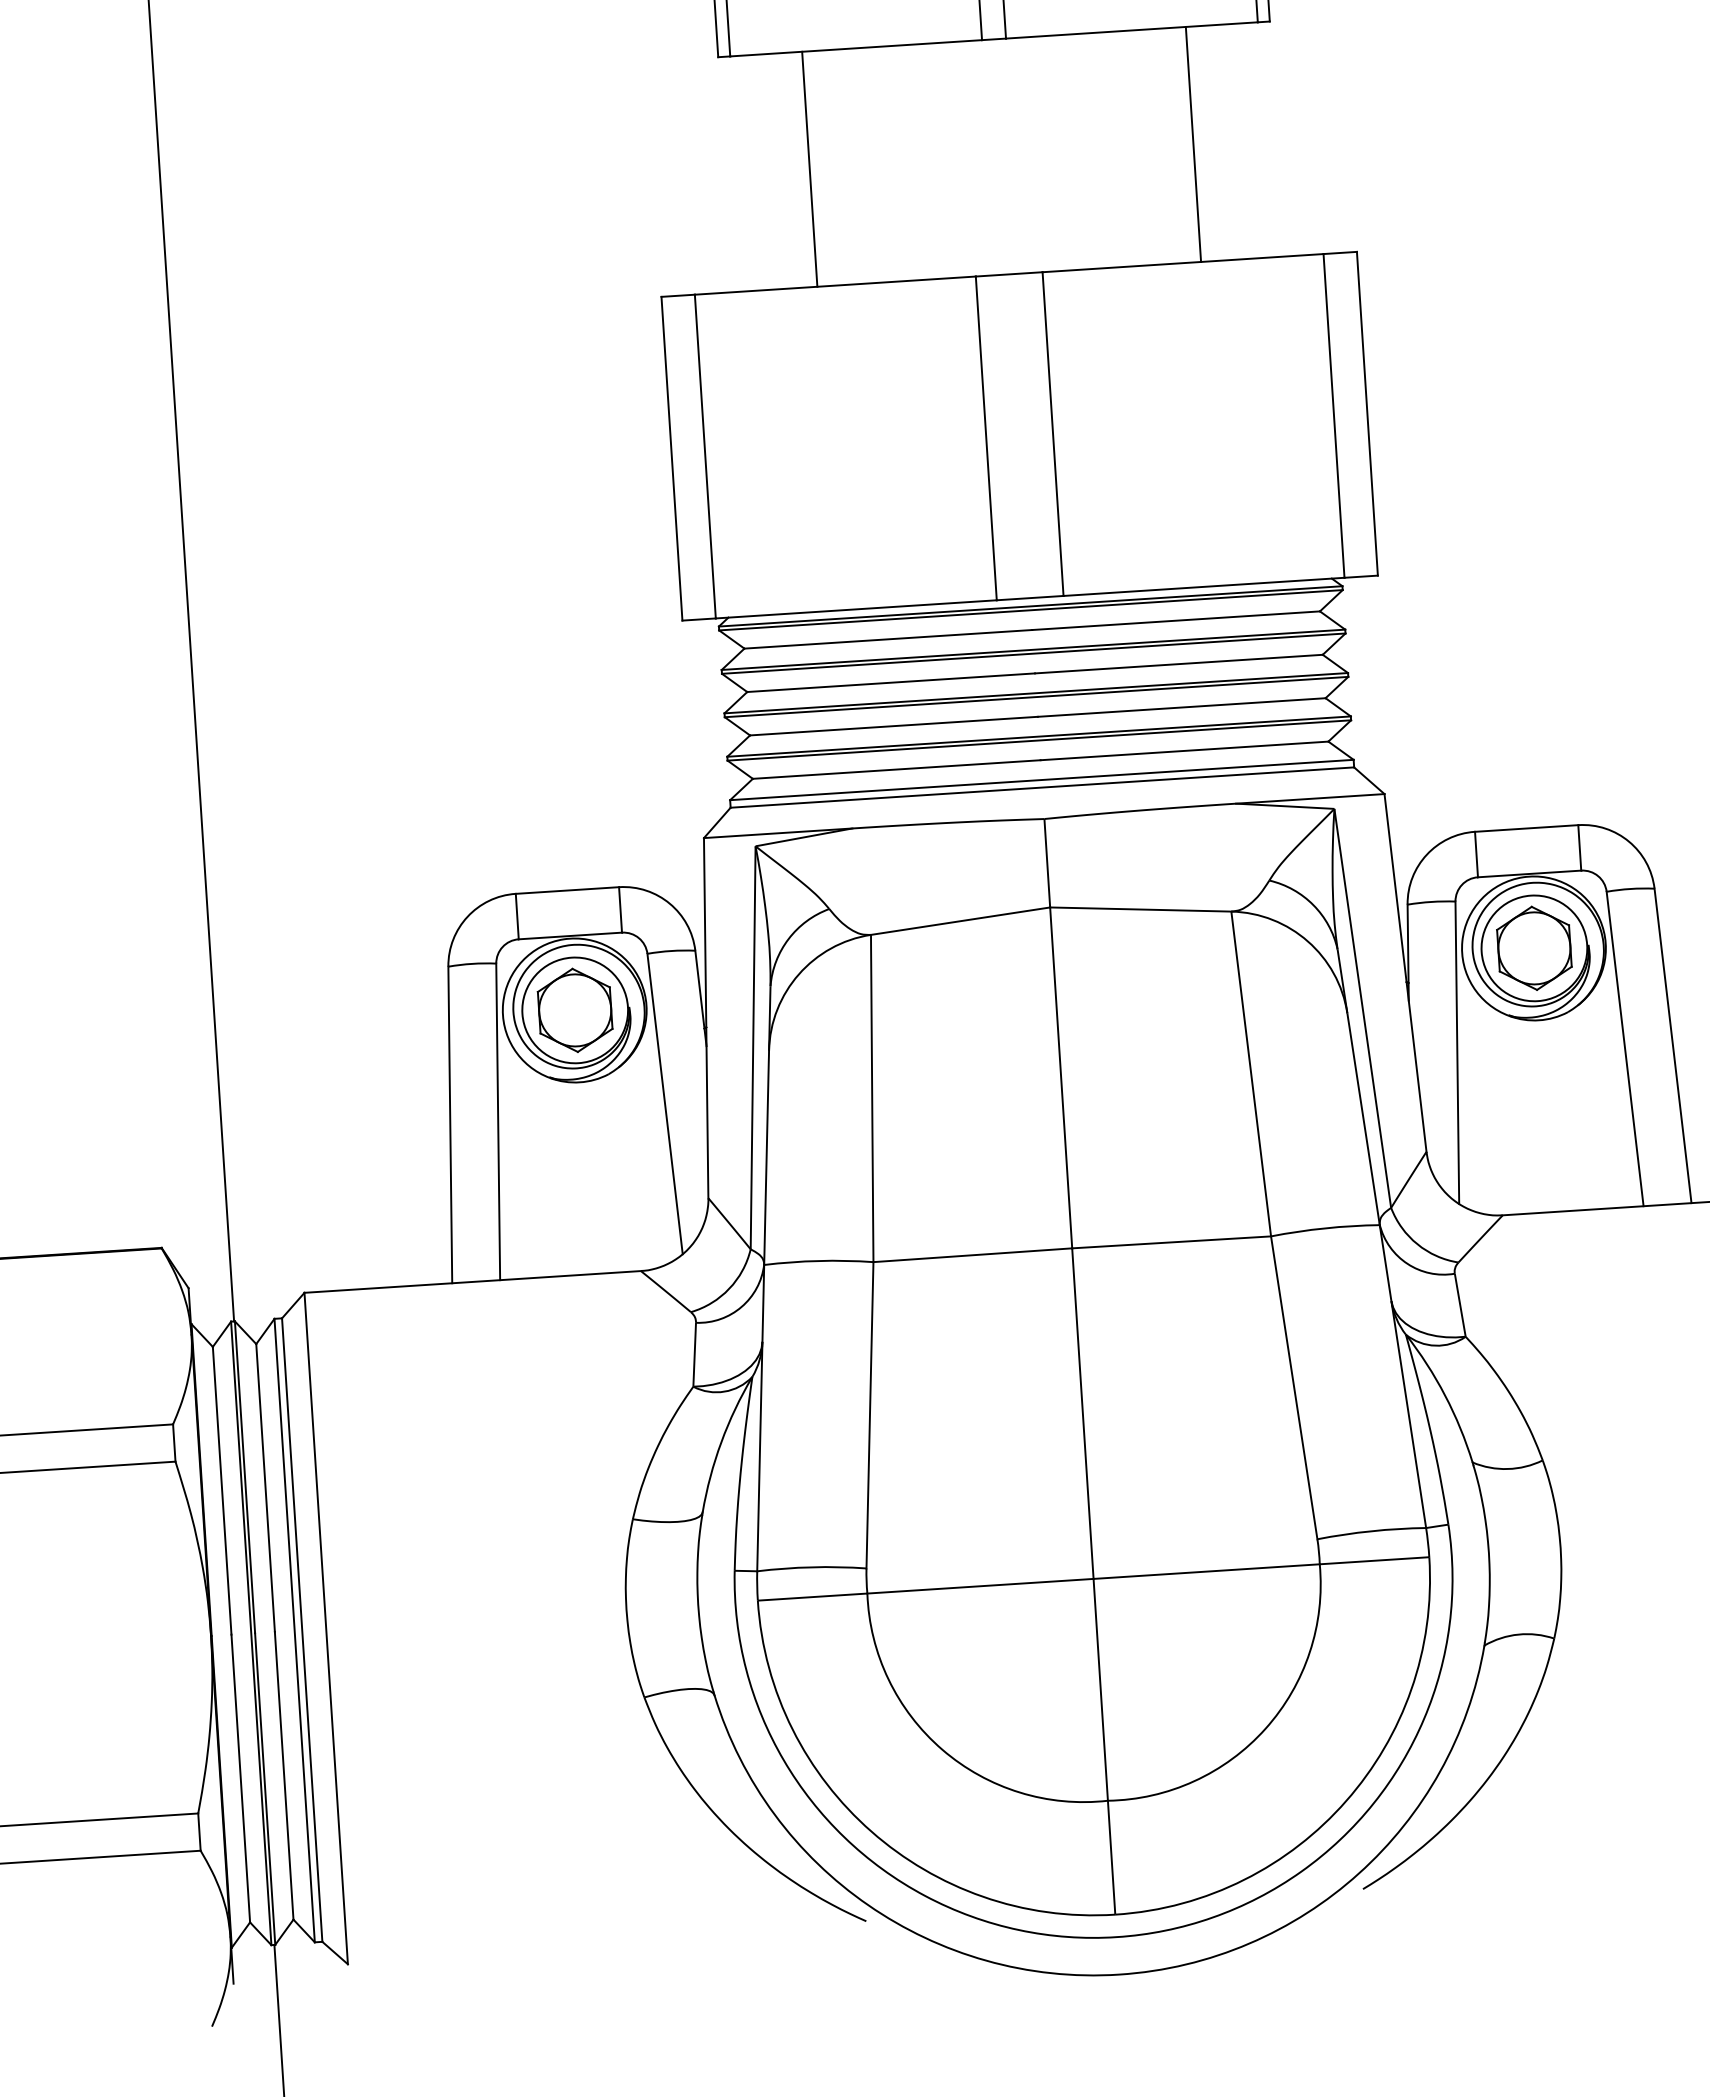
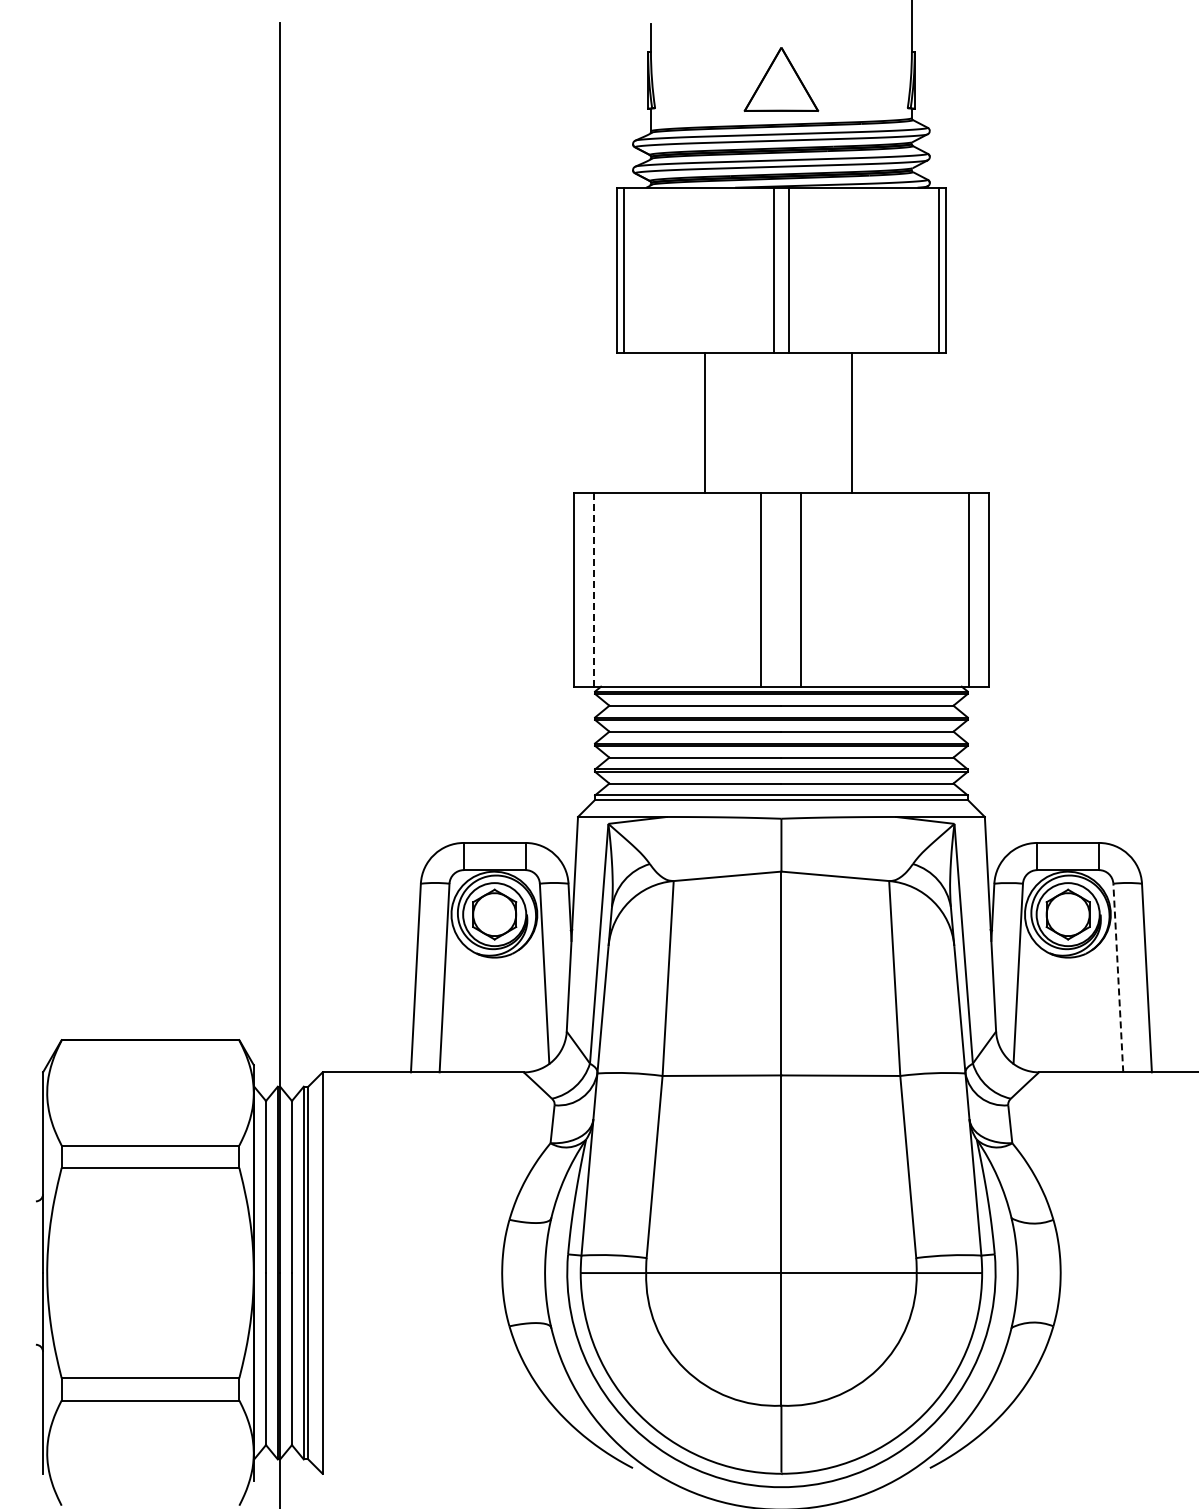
line: (1194, 143) -> (852, 422), moved
line: (809, 168) -> (704, 422), moved
line: (705, 455) -> (593, 589), solid -> dashed
line: (1625, 1048) -> (1118, 977), solid -> dashed

